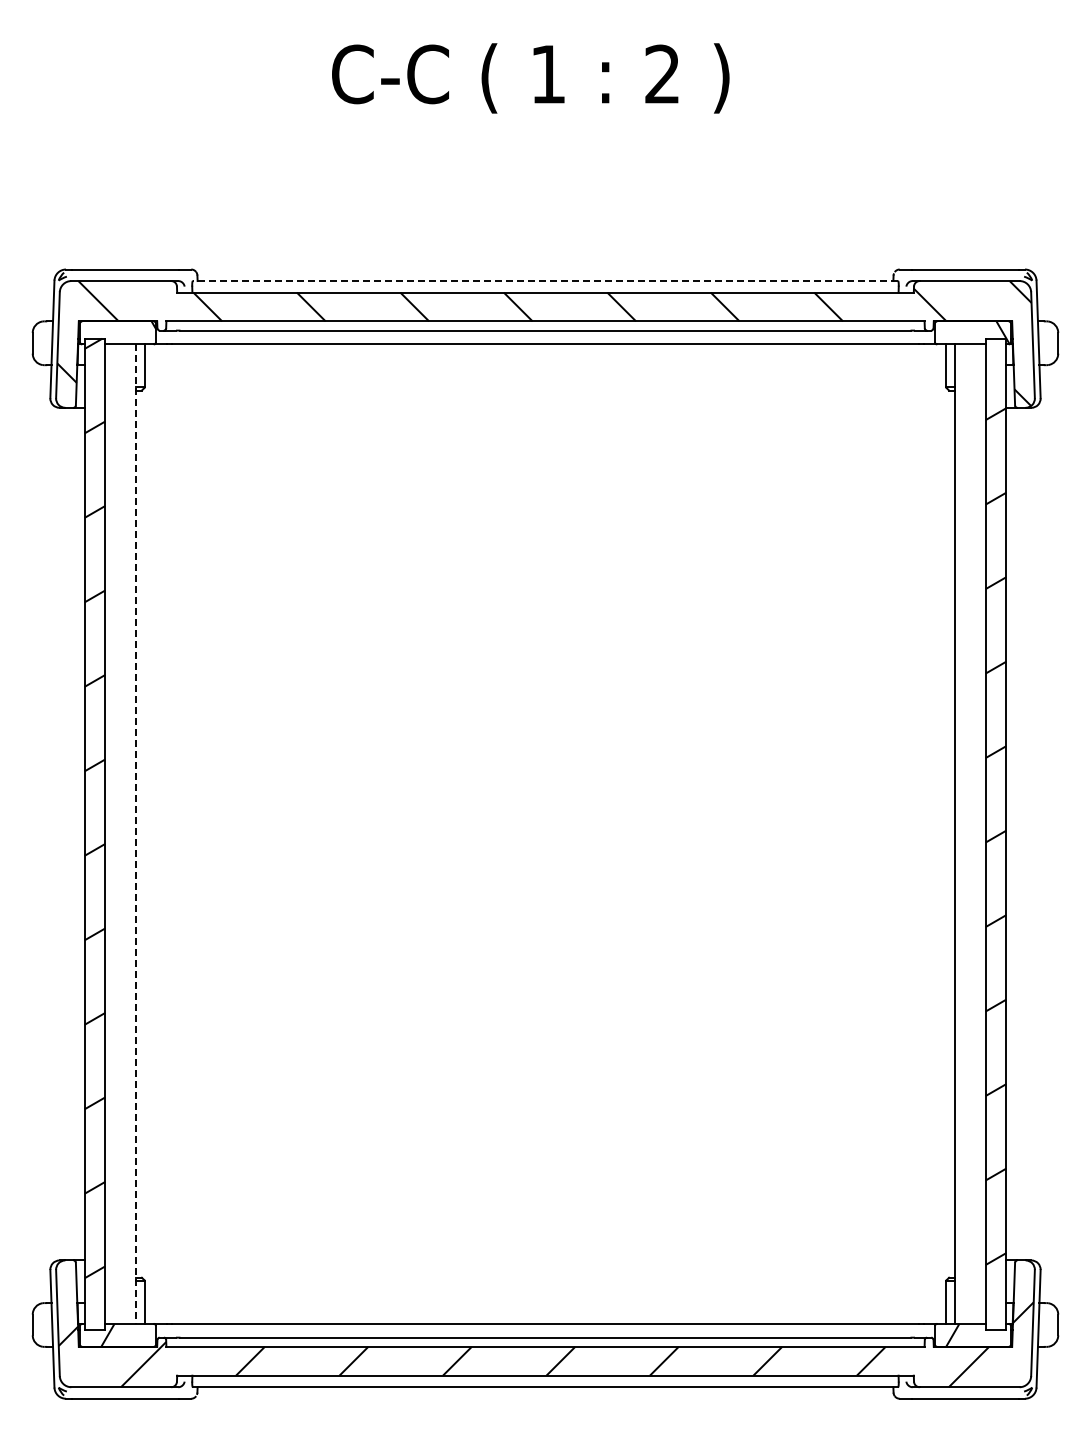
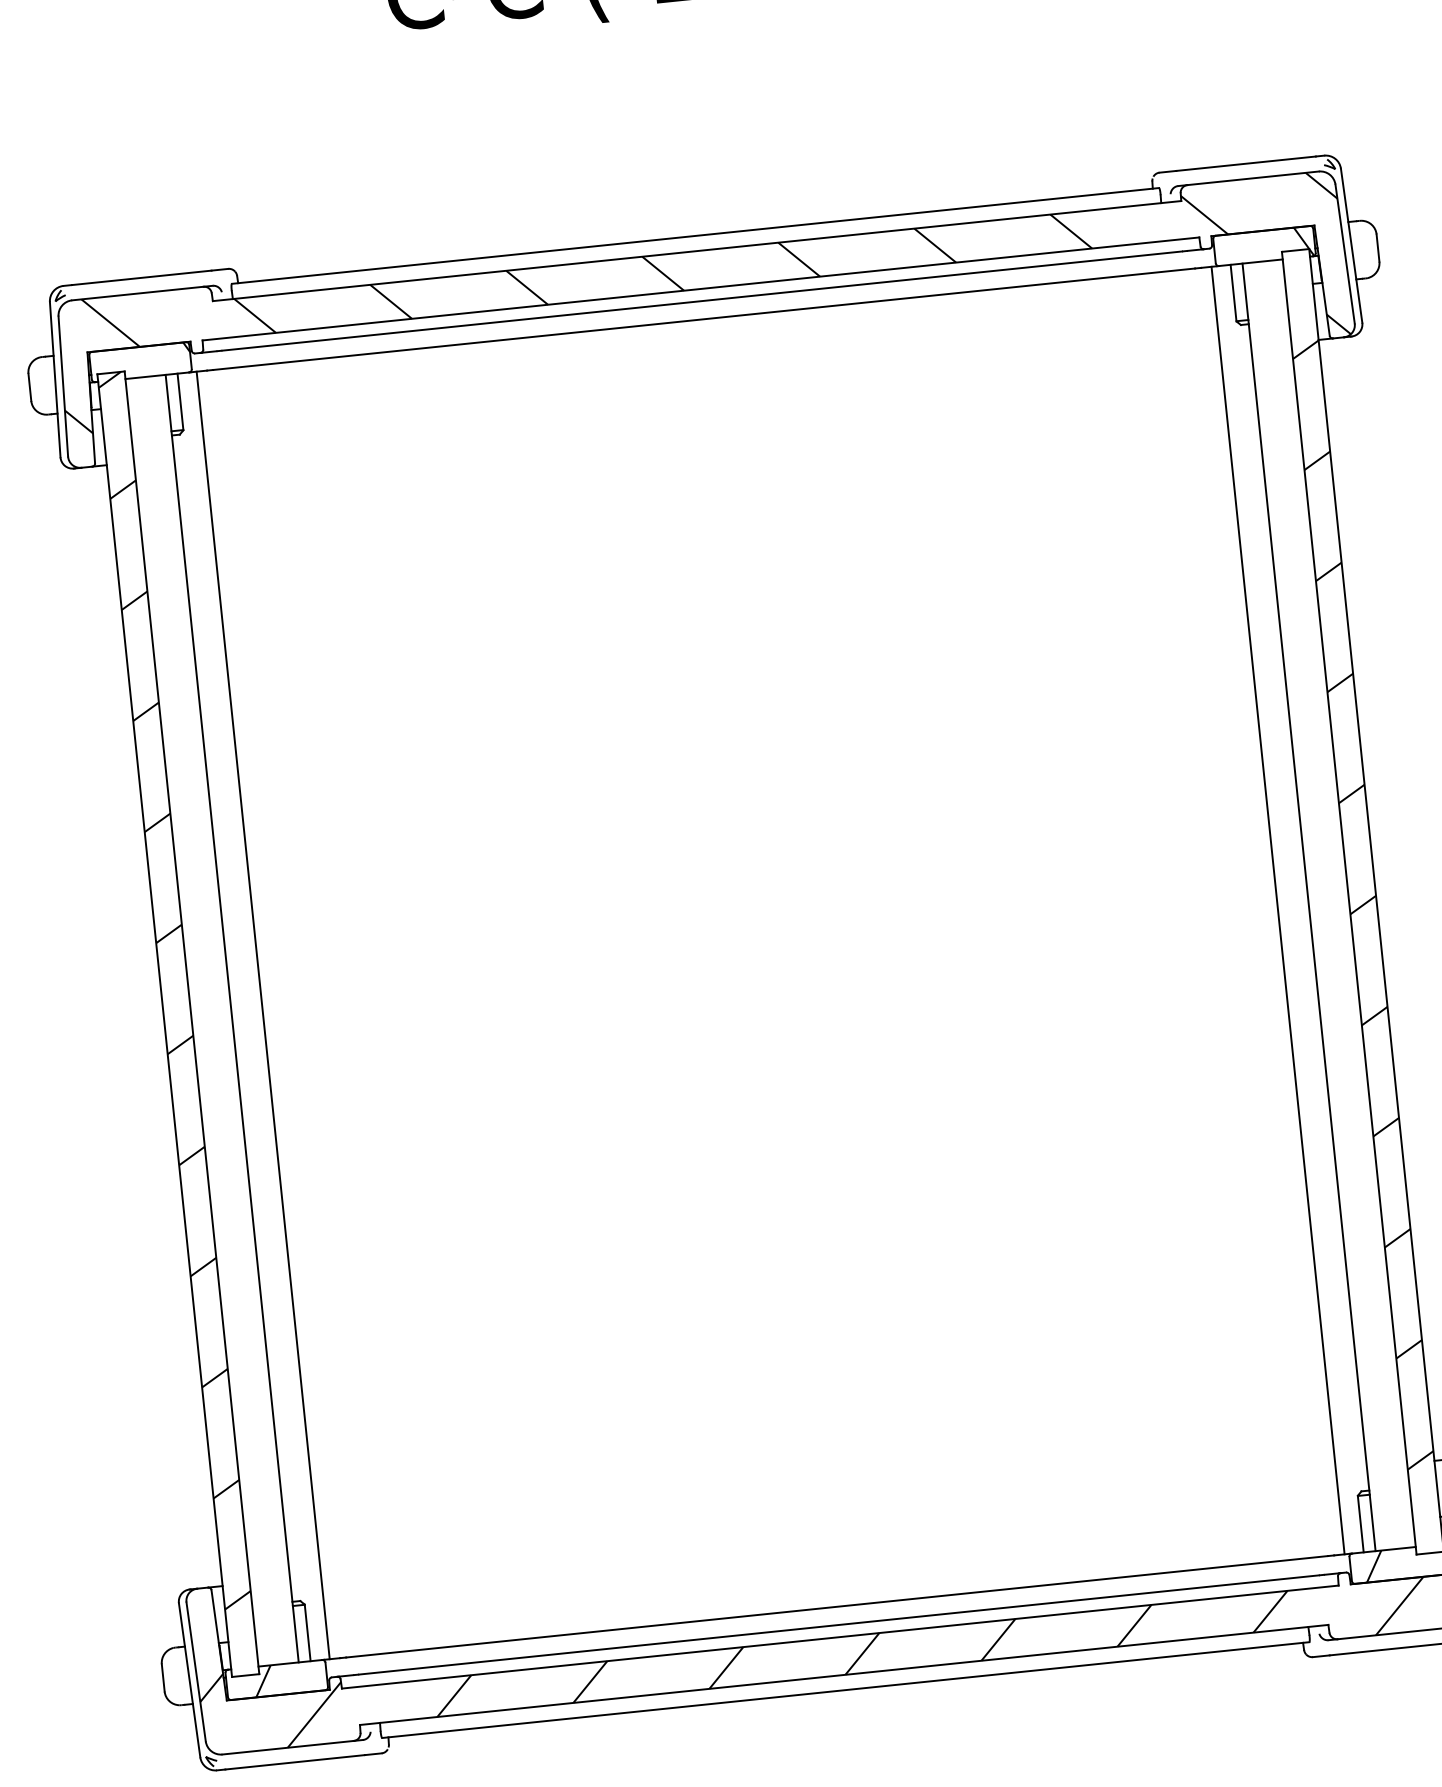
line: (545, 281) -> (695, 236), dashed -> solid
line: (159, 833) -> (263, 1014), added
line: (931, 833) -> (1277, 909), added
line: (135, 834) -> (231, 1019), dashed -> solid

